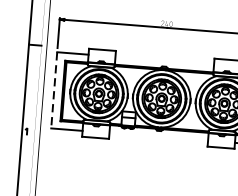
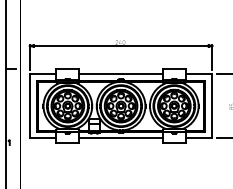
line: (164, 60) -> (120, 73), added
line: (53, 90) -> (29, 106), dashed -> solid
line: (158, 136) -> (120, 138), added

